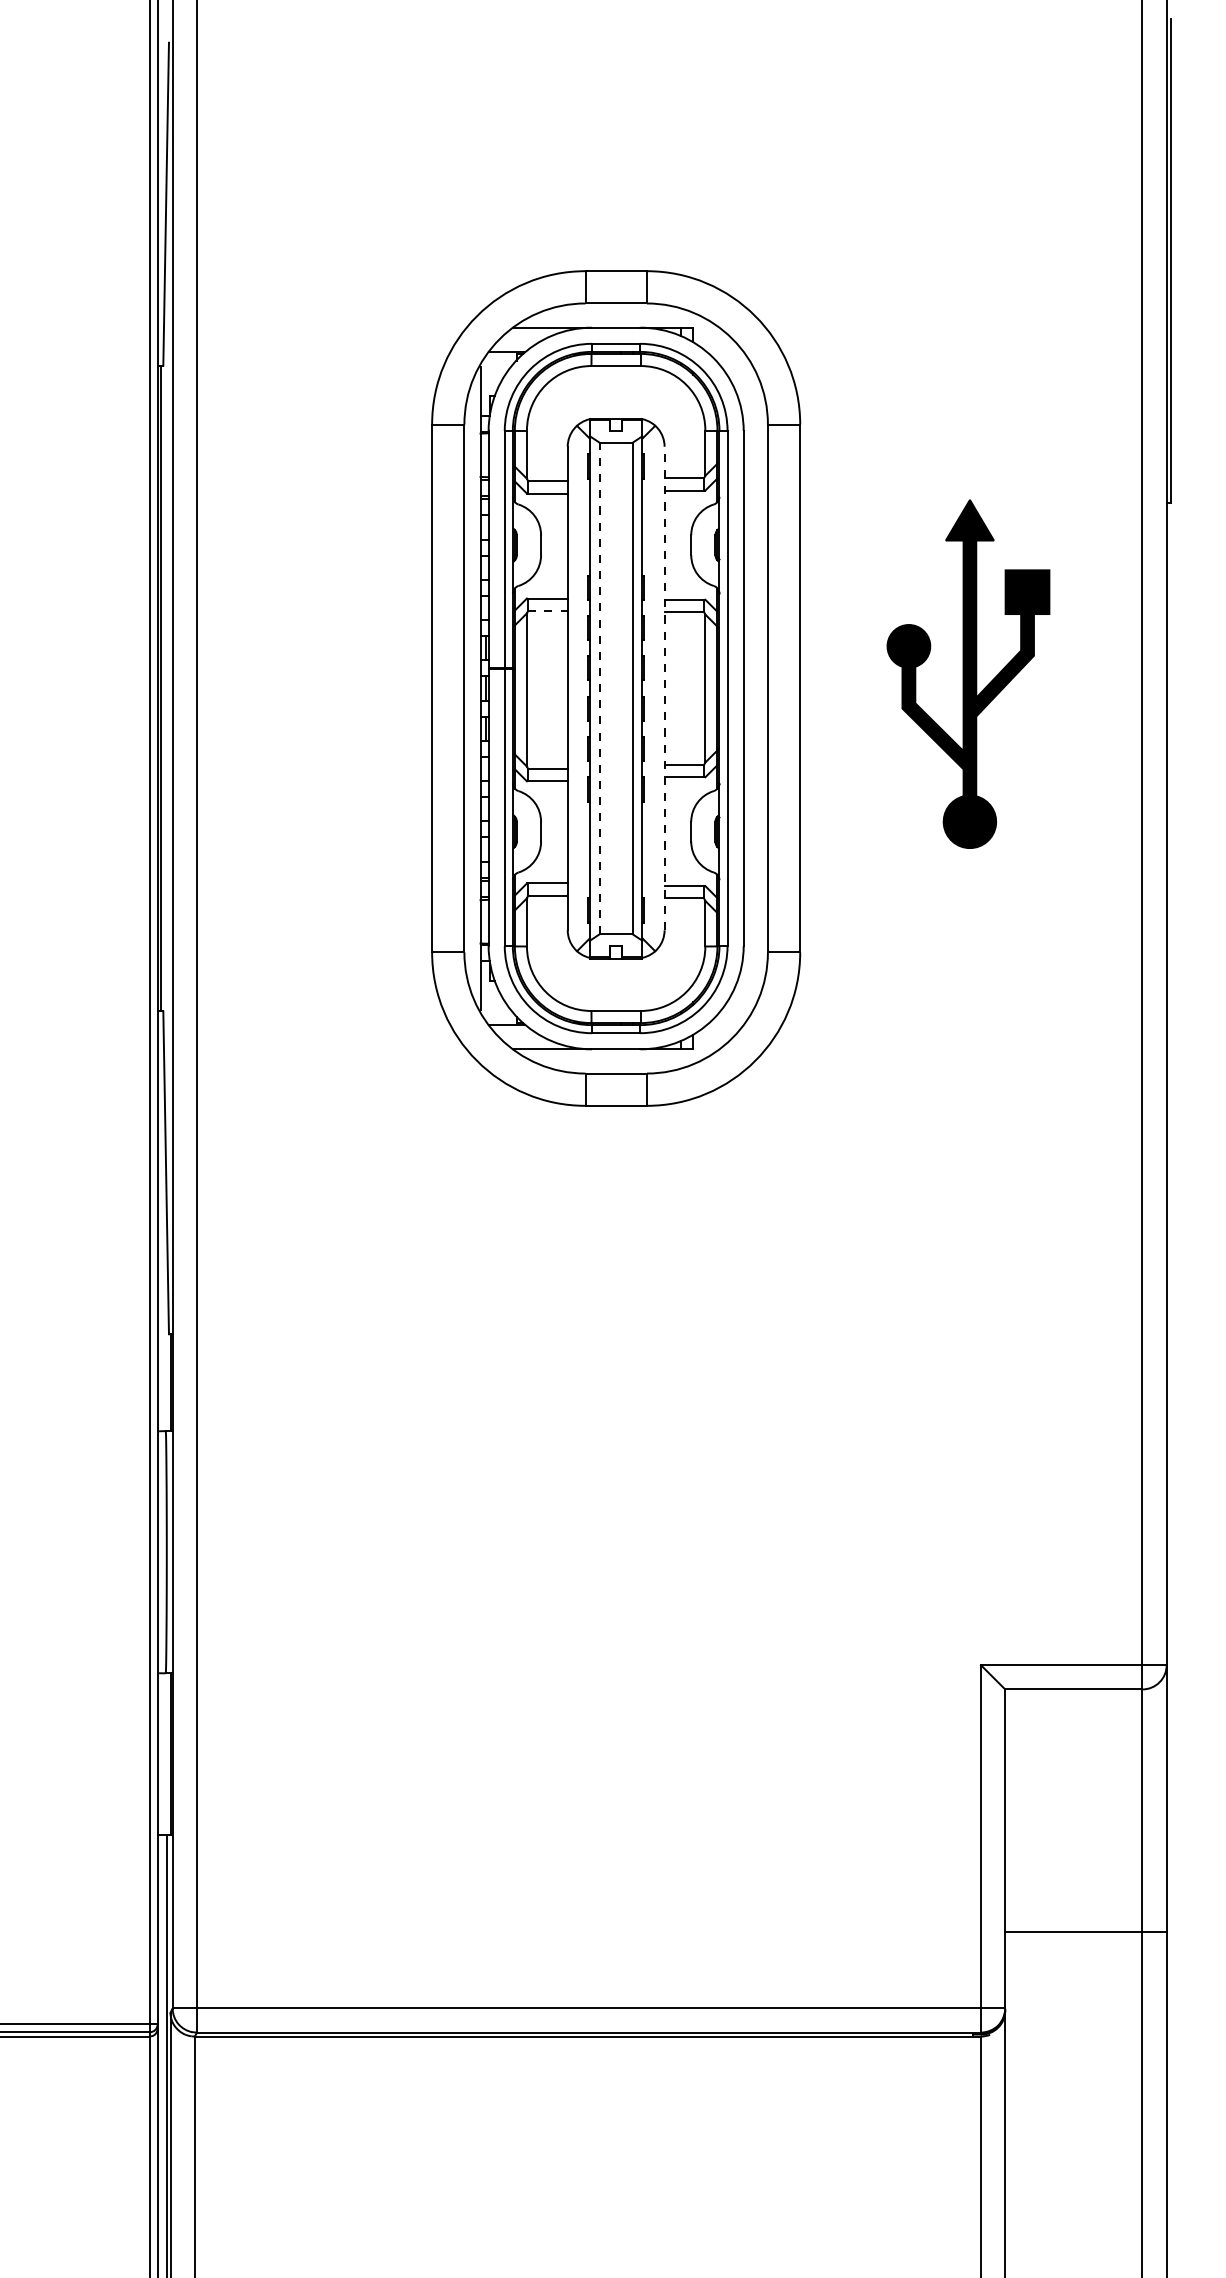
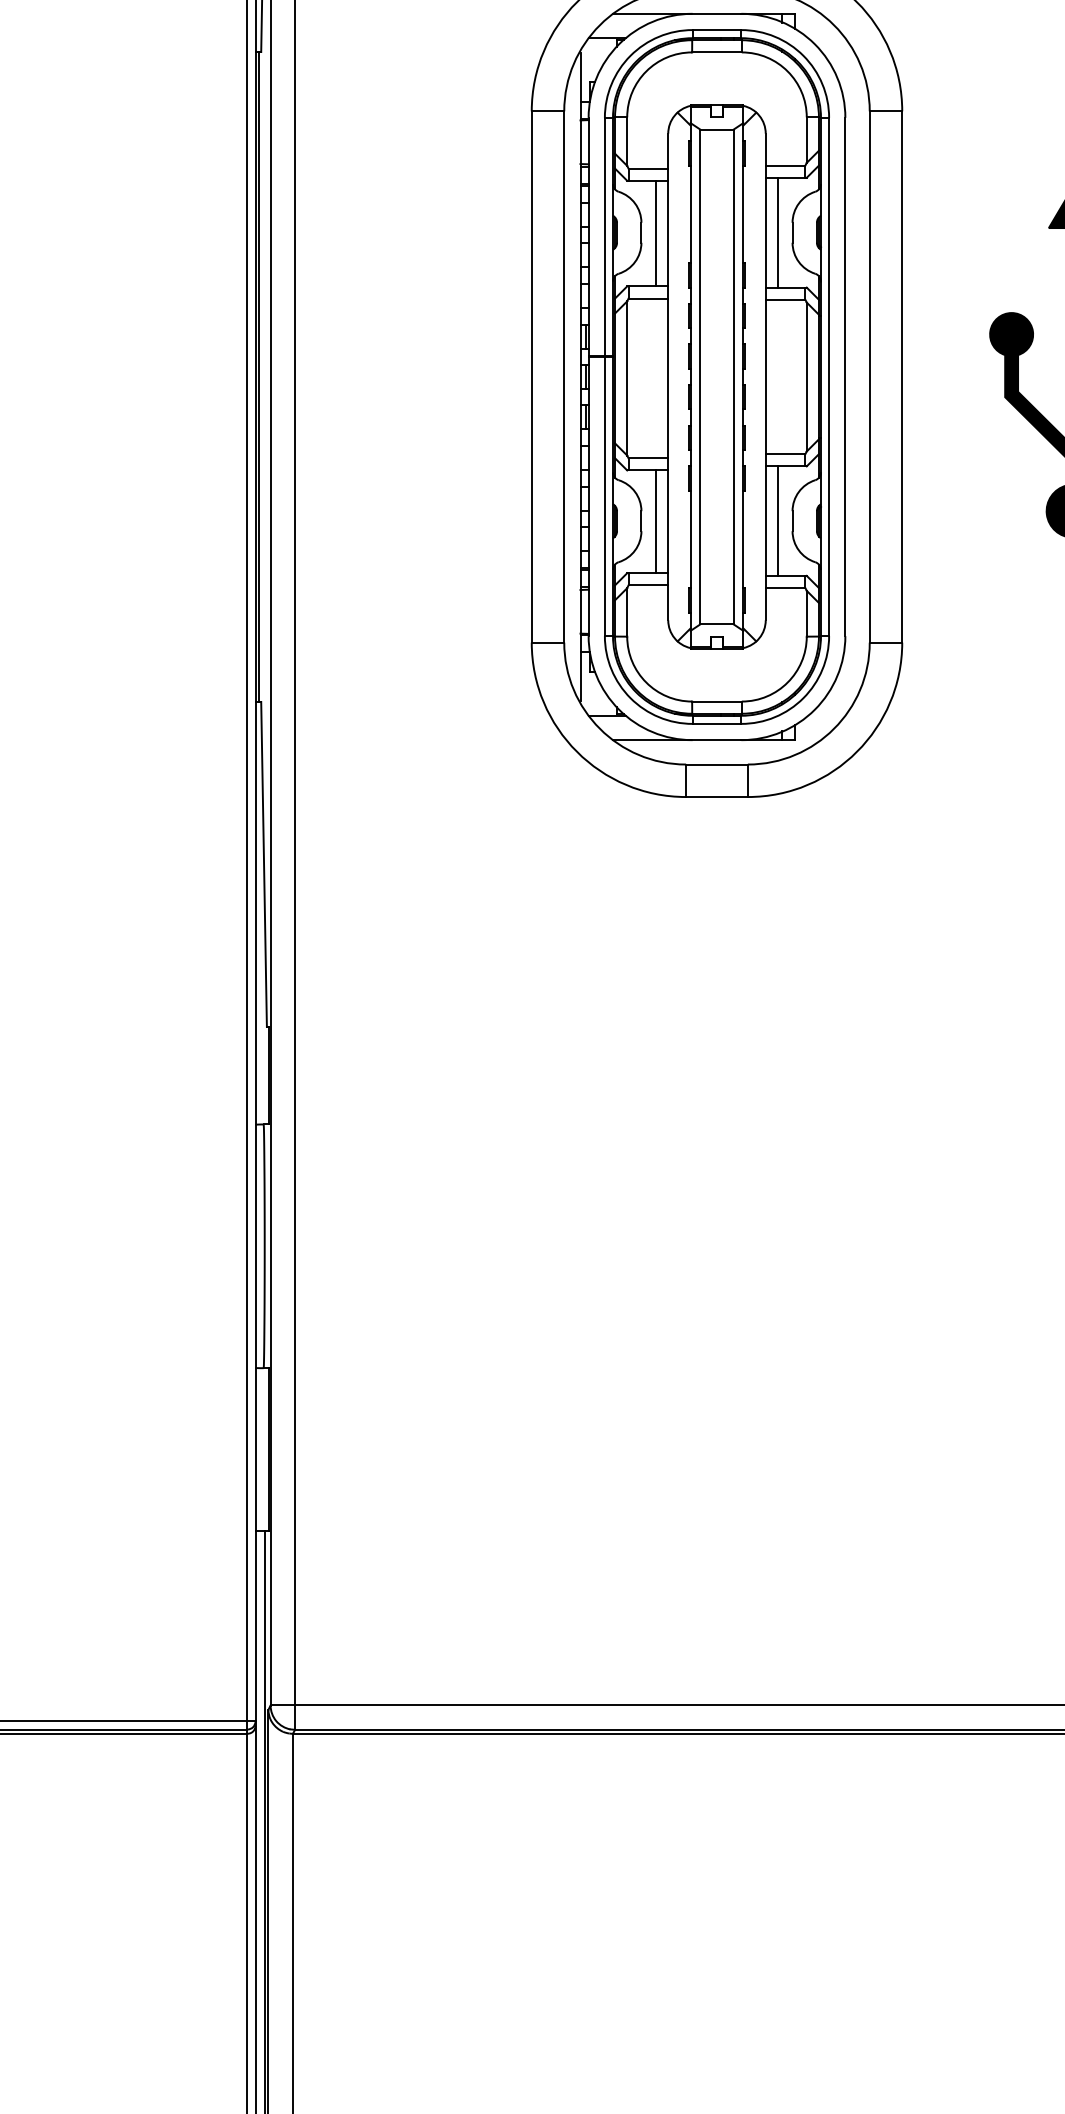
line: (676, 544) -> (777, 232), added
line: (555, 545) -> (655, 233), added
line: (548, 610) -> (648, 298), dashed -> solid
line: (599, 688) -> (700, 376), dashed -> solid
line: (664, 688) -> (765, 376), dashed -> solid
line: (676, 831) -> (777, 520), added
line: (555, 832) -> (655, 521), added

